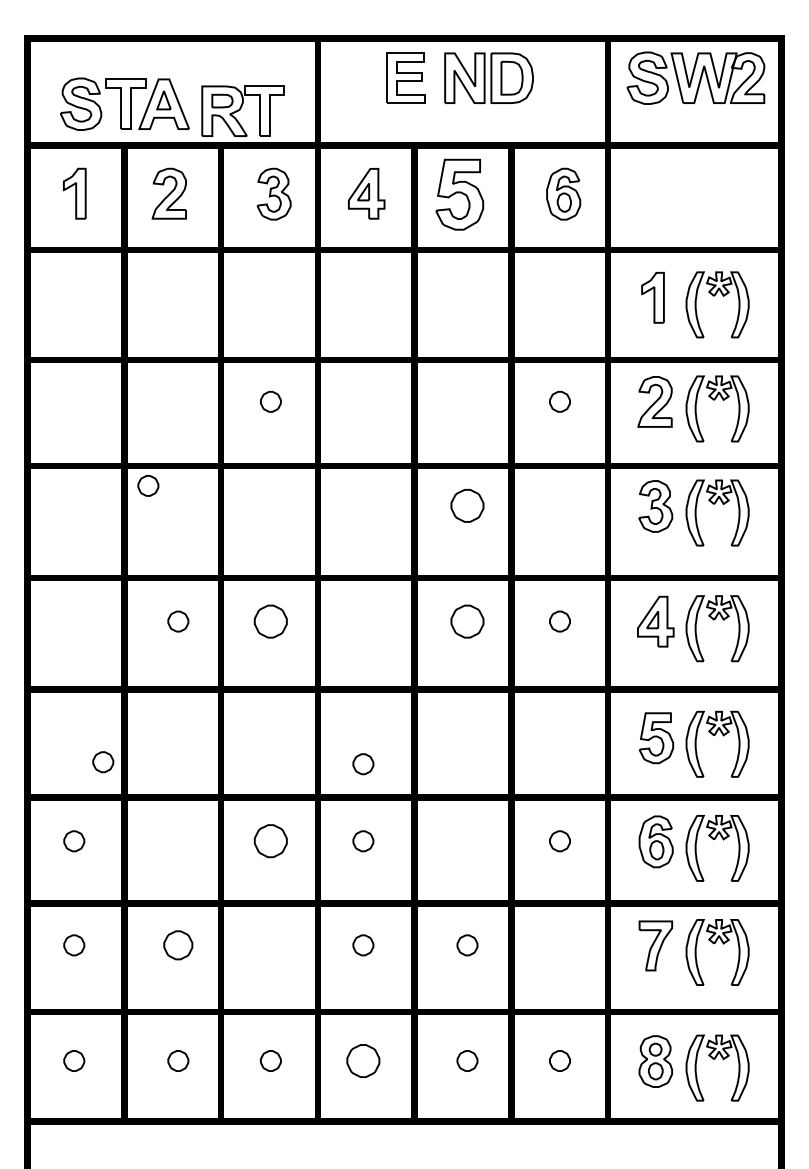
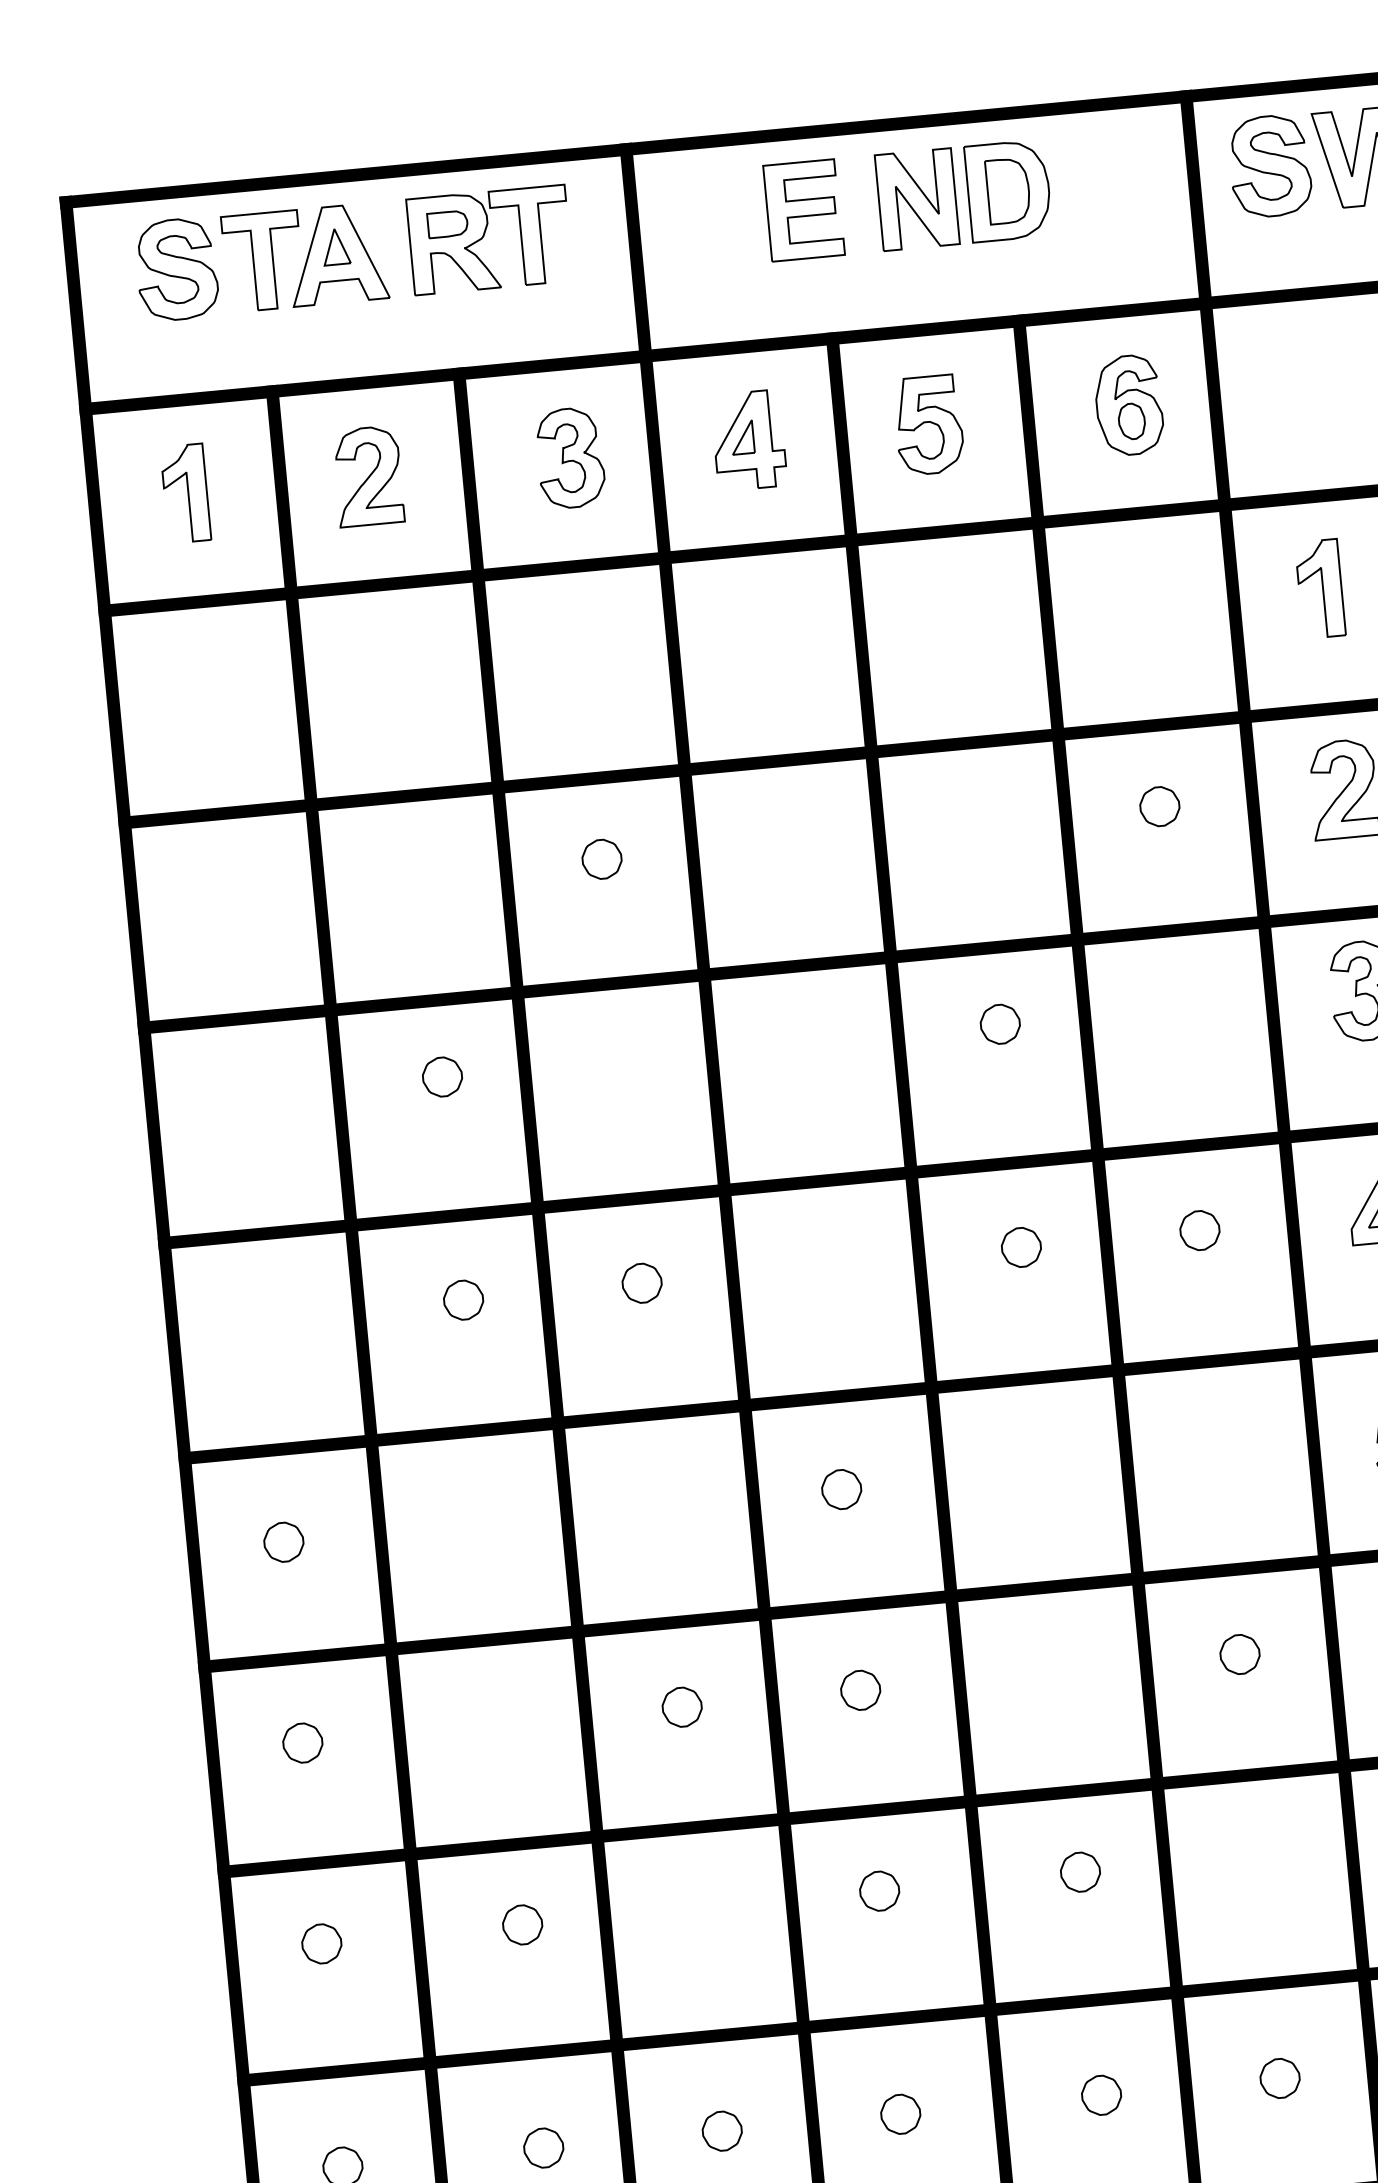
part: (124, 103) -> (260, 260), moved
part: (242, 110) -> (488, 238), moved
part: (459, 194) -> (928, 424), size x0.71
part: (148, 485) -> (442, 1076), moved
part: (467, 505) -> (1000, 1023), size x0.62
part: (270, 621) -> (641, 1283), size x0.62
part: (467, 621) -> (1021, 1247), size x0.62
part: (103, 762) -> (284, 1542), moved
part: (363, 764) -> (841, 1490), moved
part: (270, 841) -> (681, 1707), size x0.62
part: (178, 945) -> (522, 1925), size x0.71
part: (363, 1060) -> (900, 2113), size x0.62

